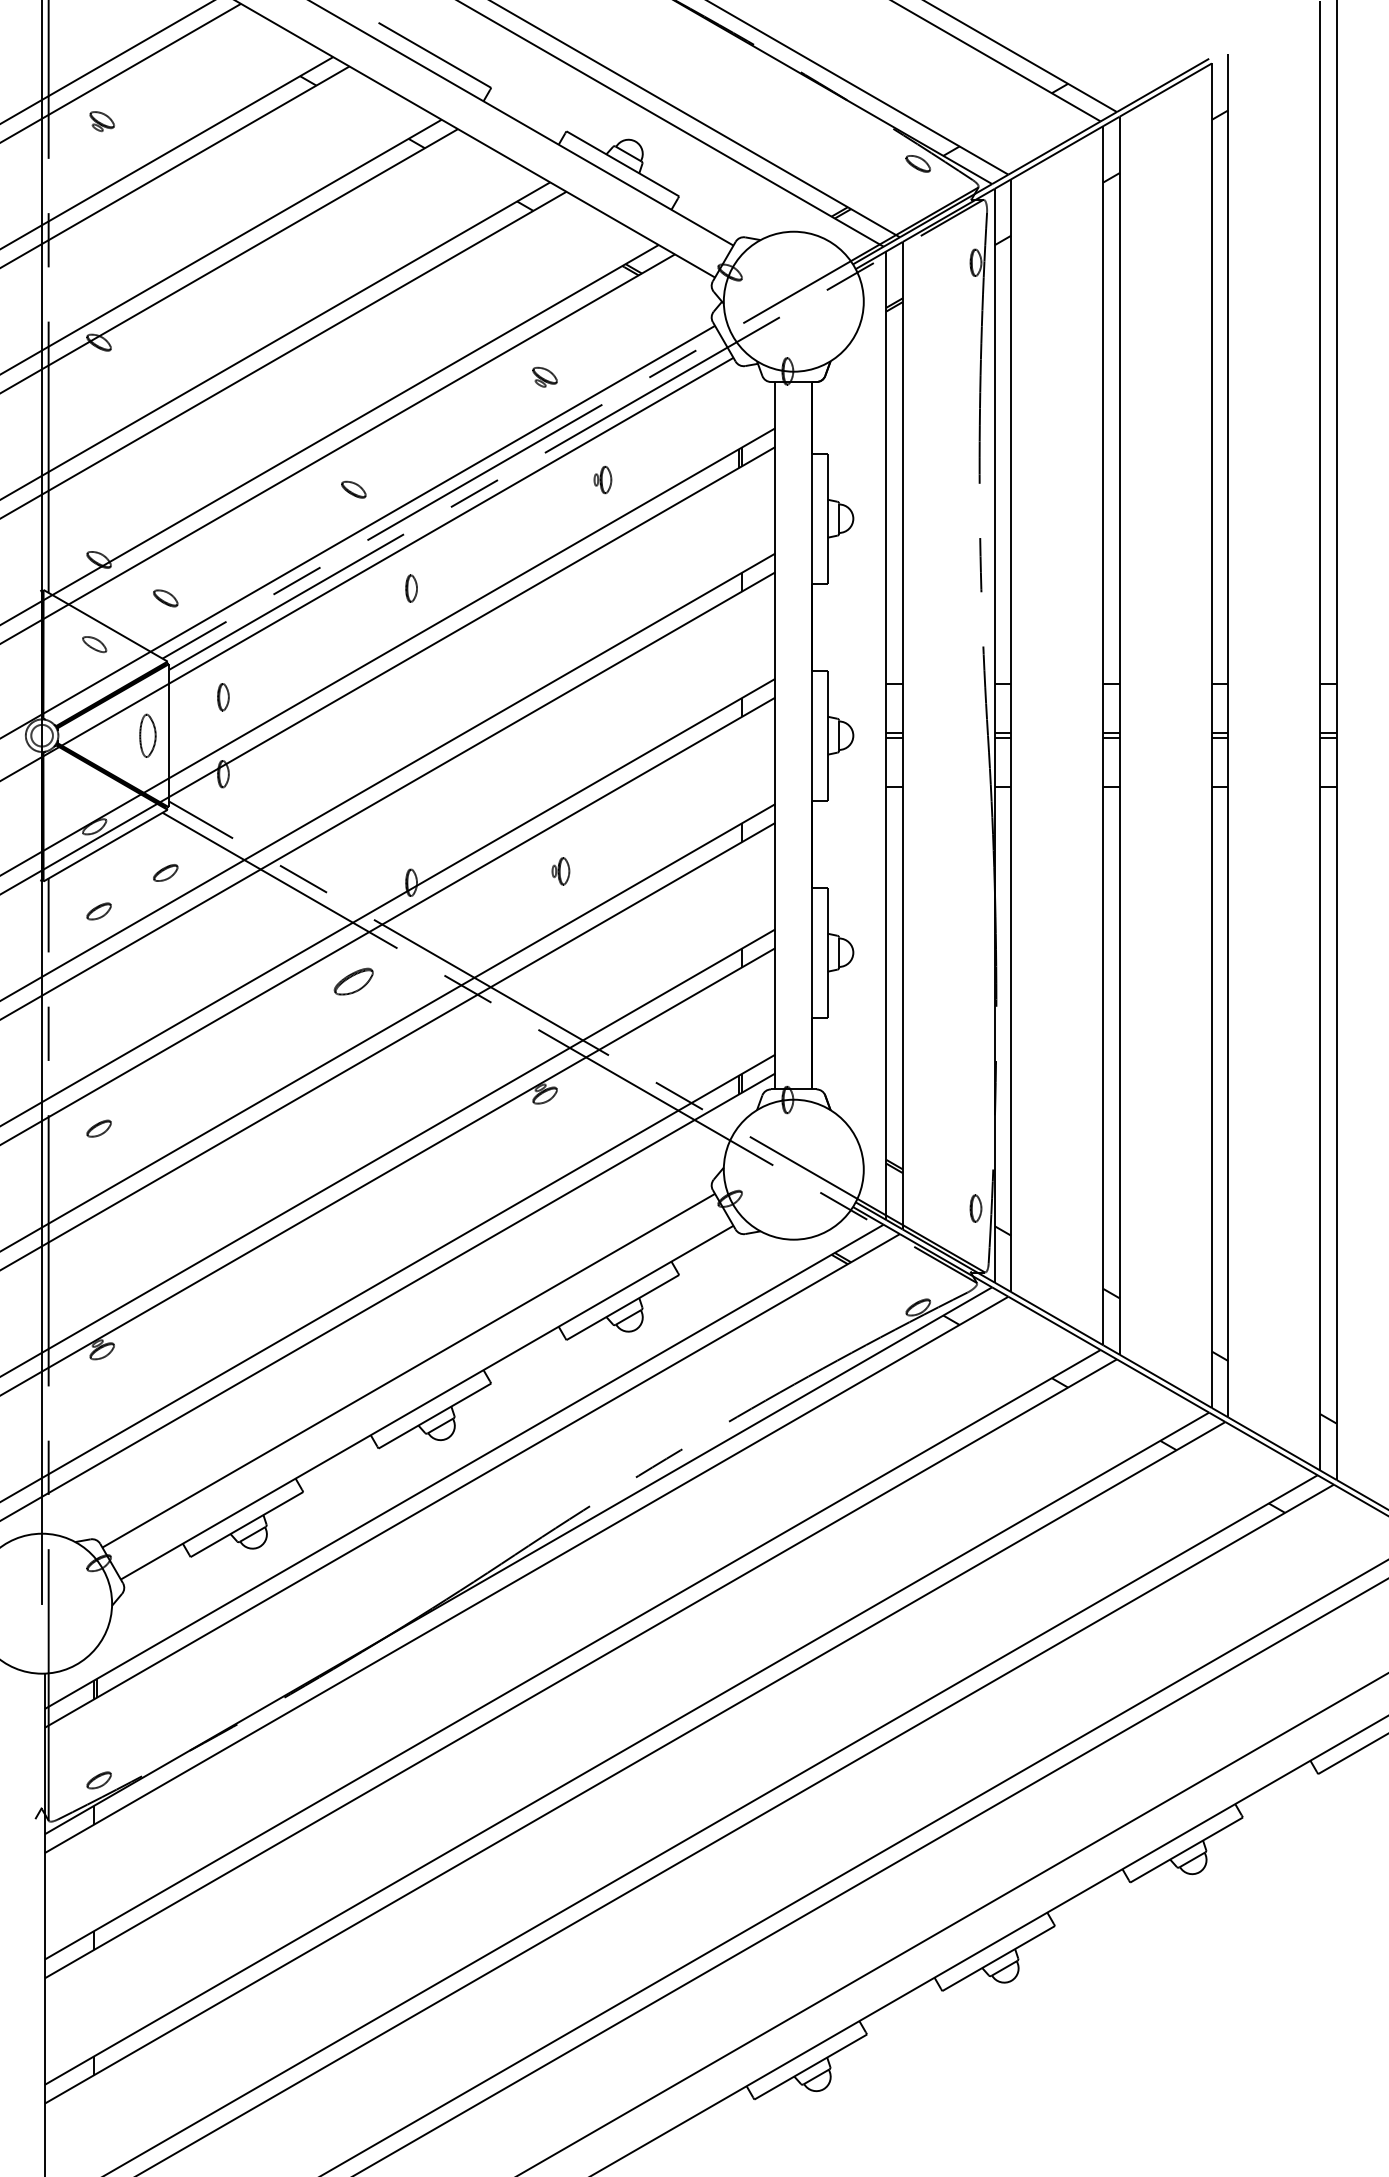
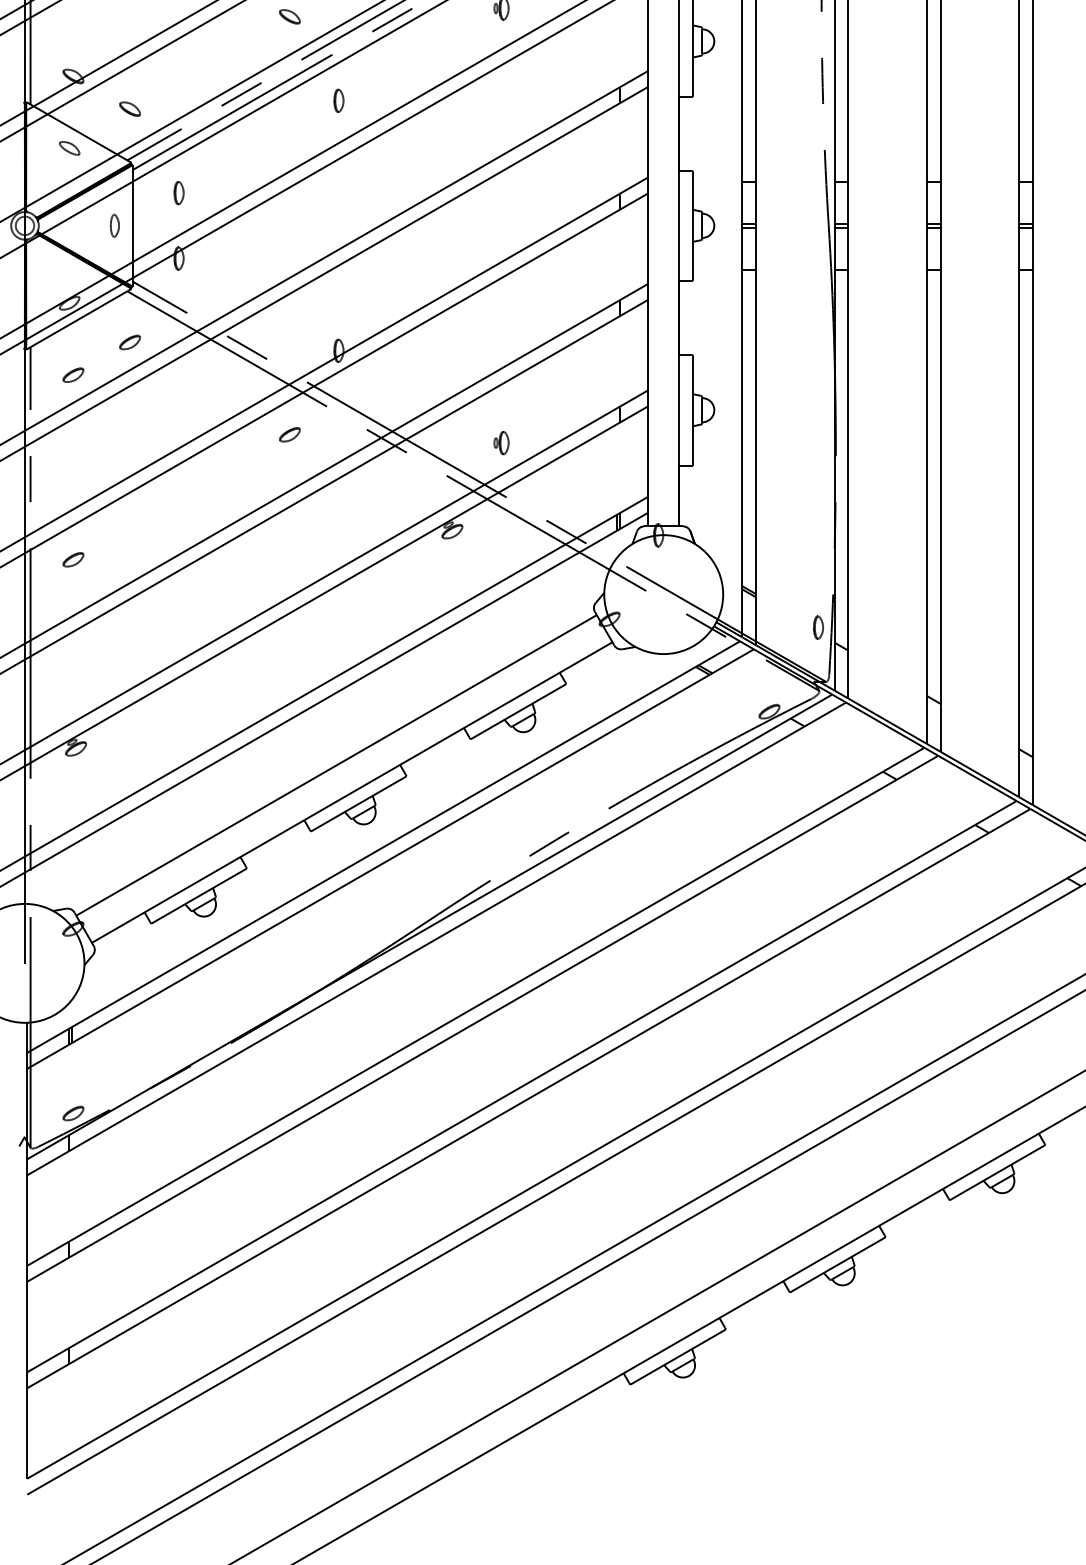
part: (147, 735) -> (114, 225), size x0.62
part: (560, 871) -> (501, 443), moved
part: (353, 981) -> (289, 434), size x0.62

